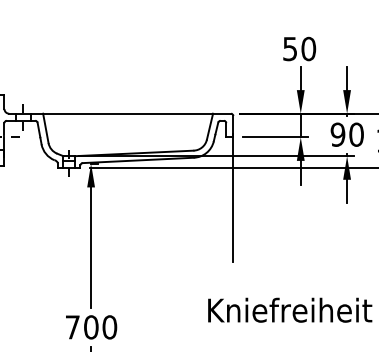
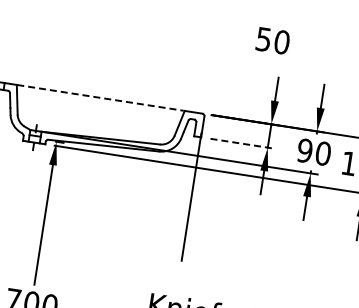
text: (299, 48) -> (273, 40), moved
line: (128, 113) -> (101, 97), solid -> dashed
line: (275, 137) -> (242, 143), solid -> dashed

